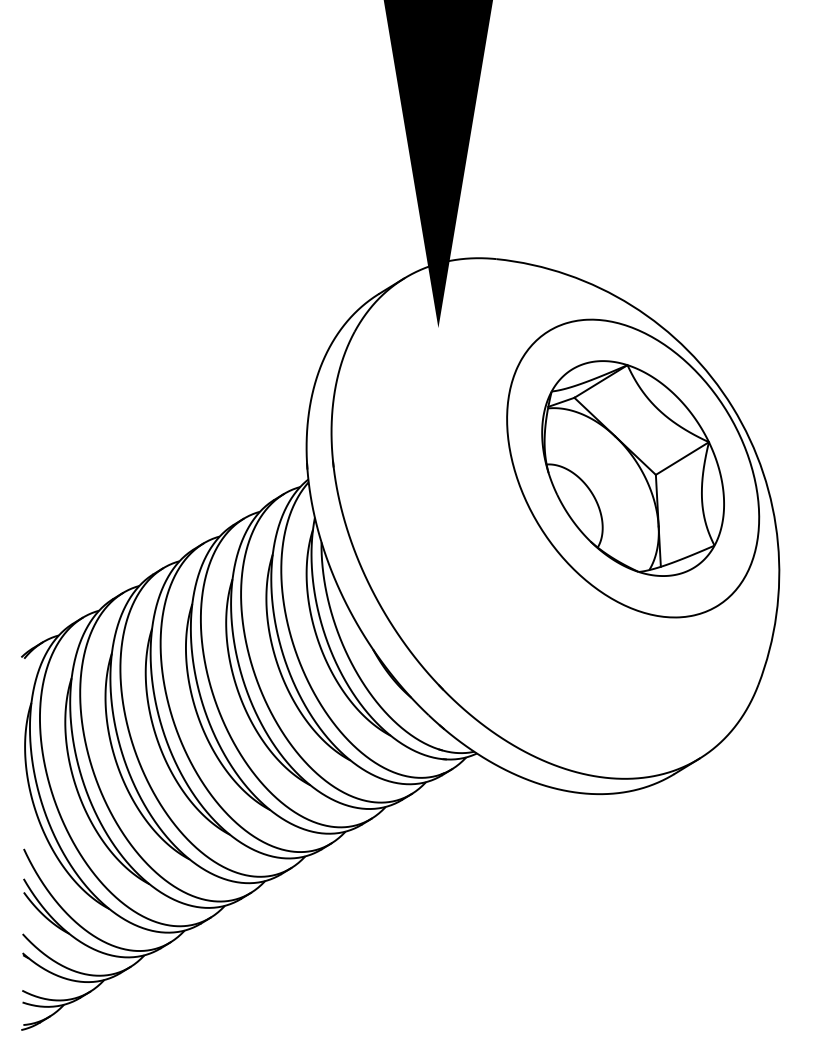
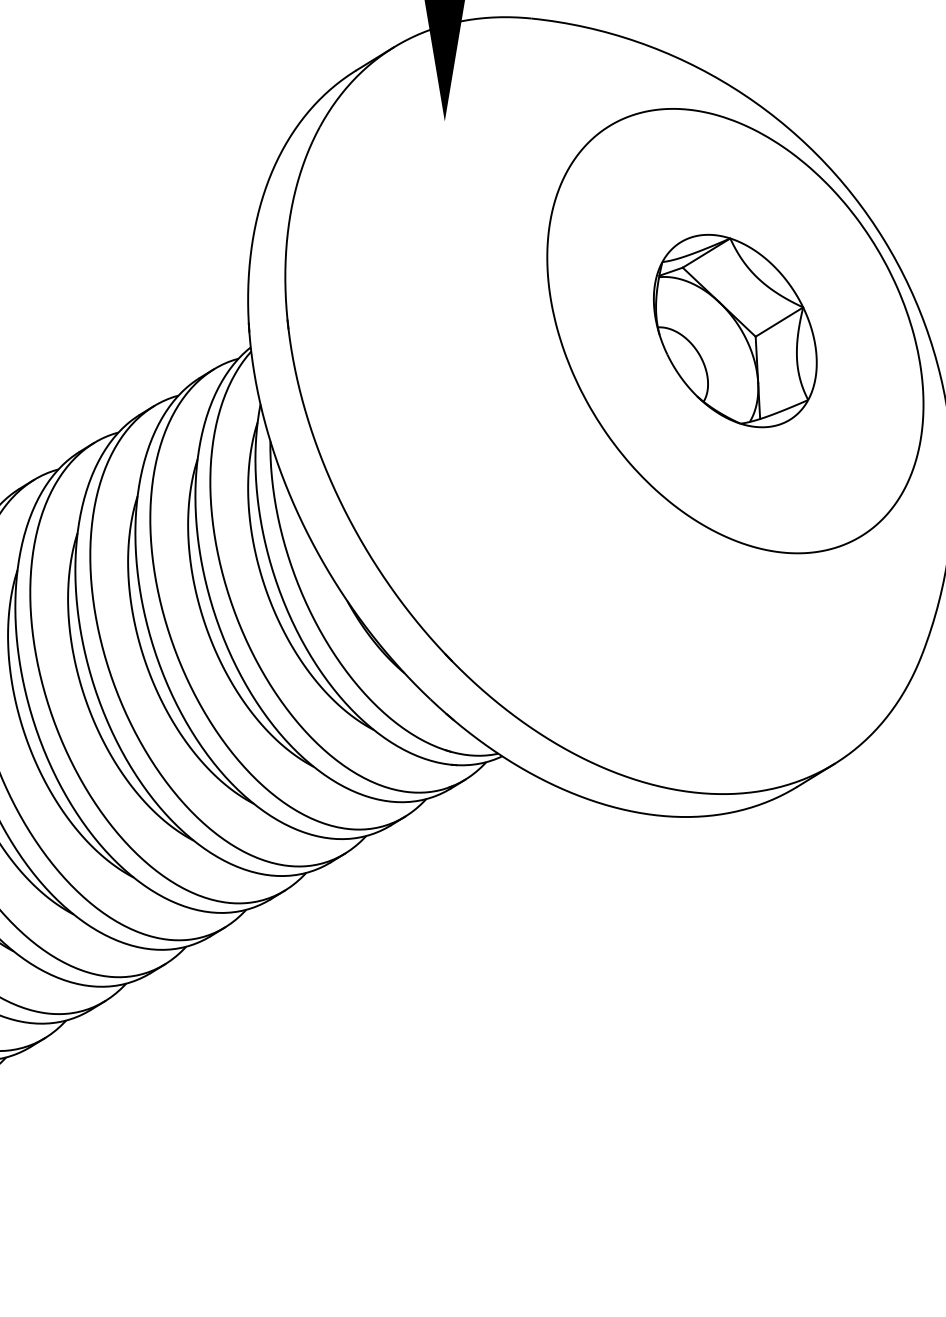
part: (632, 468) -> (734, 330), size x0.6

